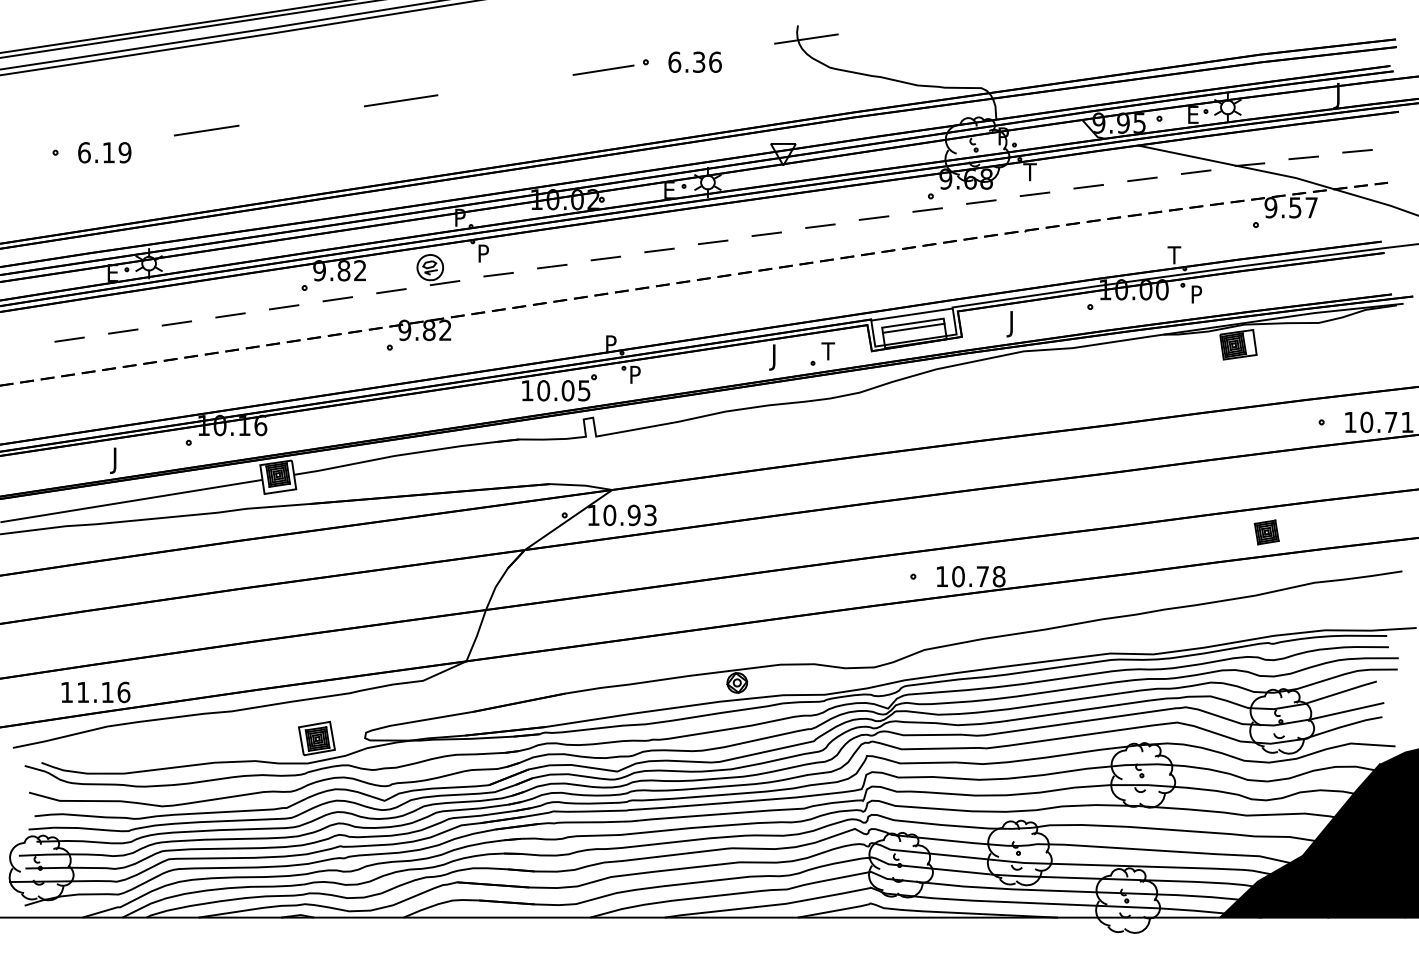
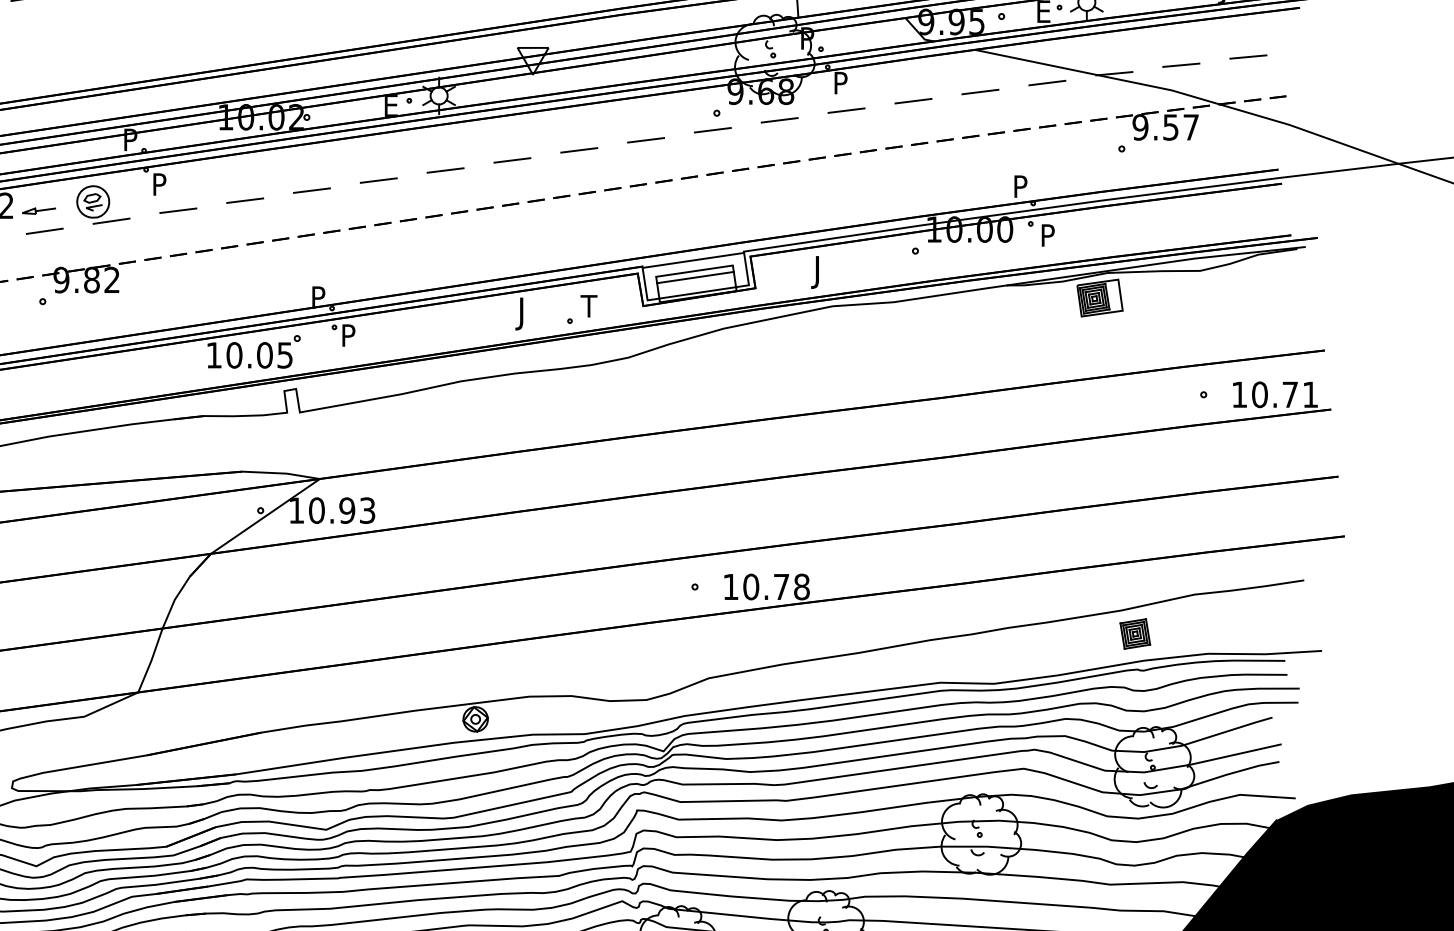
text: (1029, 172) -> (839, 83), T -> P
text: (1174, 255) -> (1020, 186), T -> P
part: (386, 274) -> (38, 210), added
part: (1266, 532) -> (1134, 634), moved

